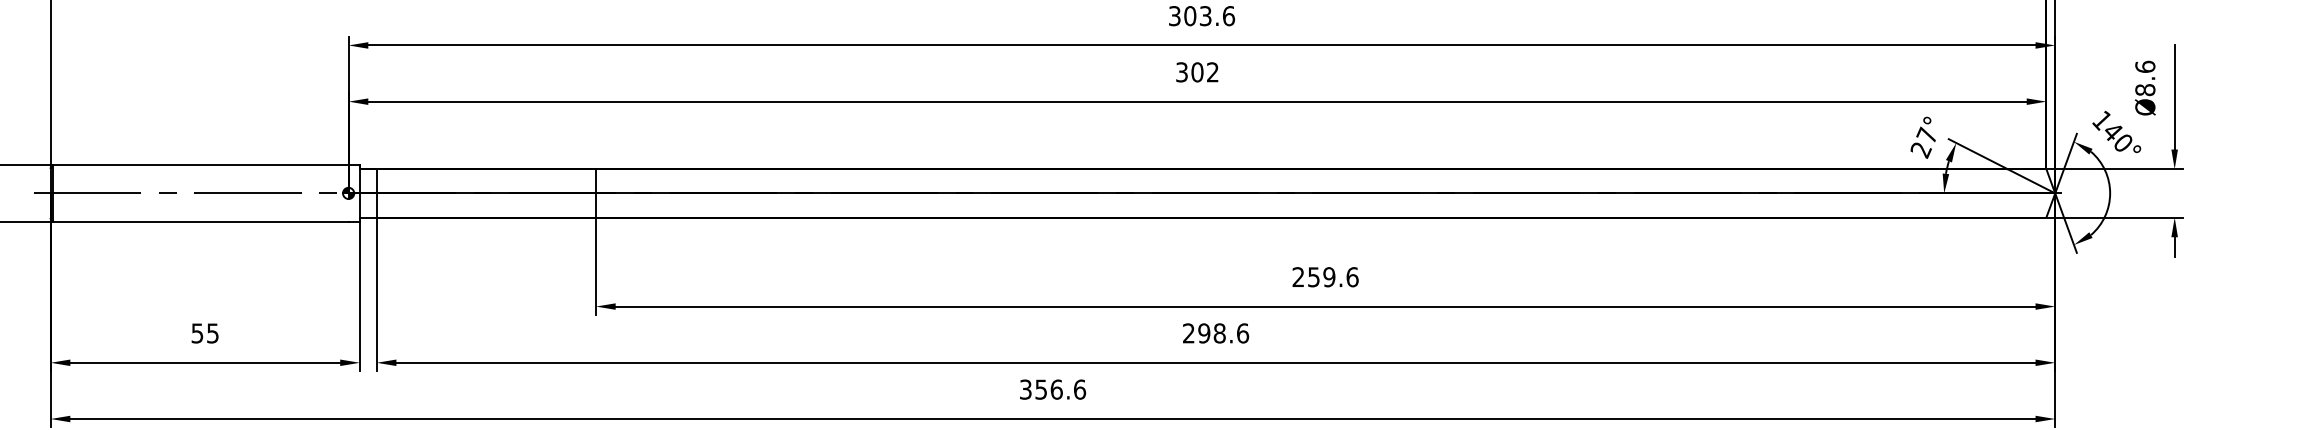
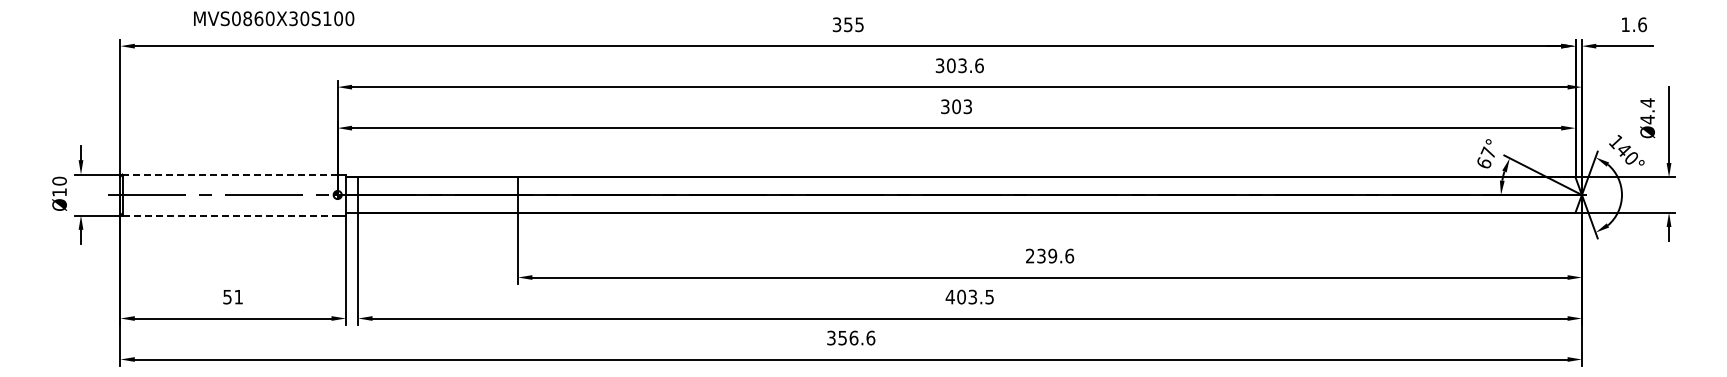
text: (1212, 71) -> (967, 106), 302 -> 303
text: (2145, 78) -> (1647, 111), Ø8.6 -> Ø4.4
text: (1921, 150) -> (1484, 163), 27° -> 67°
line: (201, 165) -> (230, 174), solid -> dashed
line: (201, 221) -> (230, 215), solid -> dashed
text: (1313, 276) -> (1041, 255), 259.6 -> 239.6
text: (1215, 332) -> (969, 296), 298.6 -> 403.5
text: (212, 333) -> (238, 297), 55 -> 51

